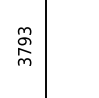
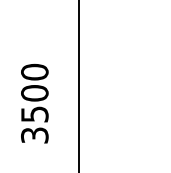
text: (24, 41) -> (34, 93), 3793 -> 3500

